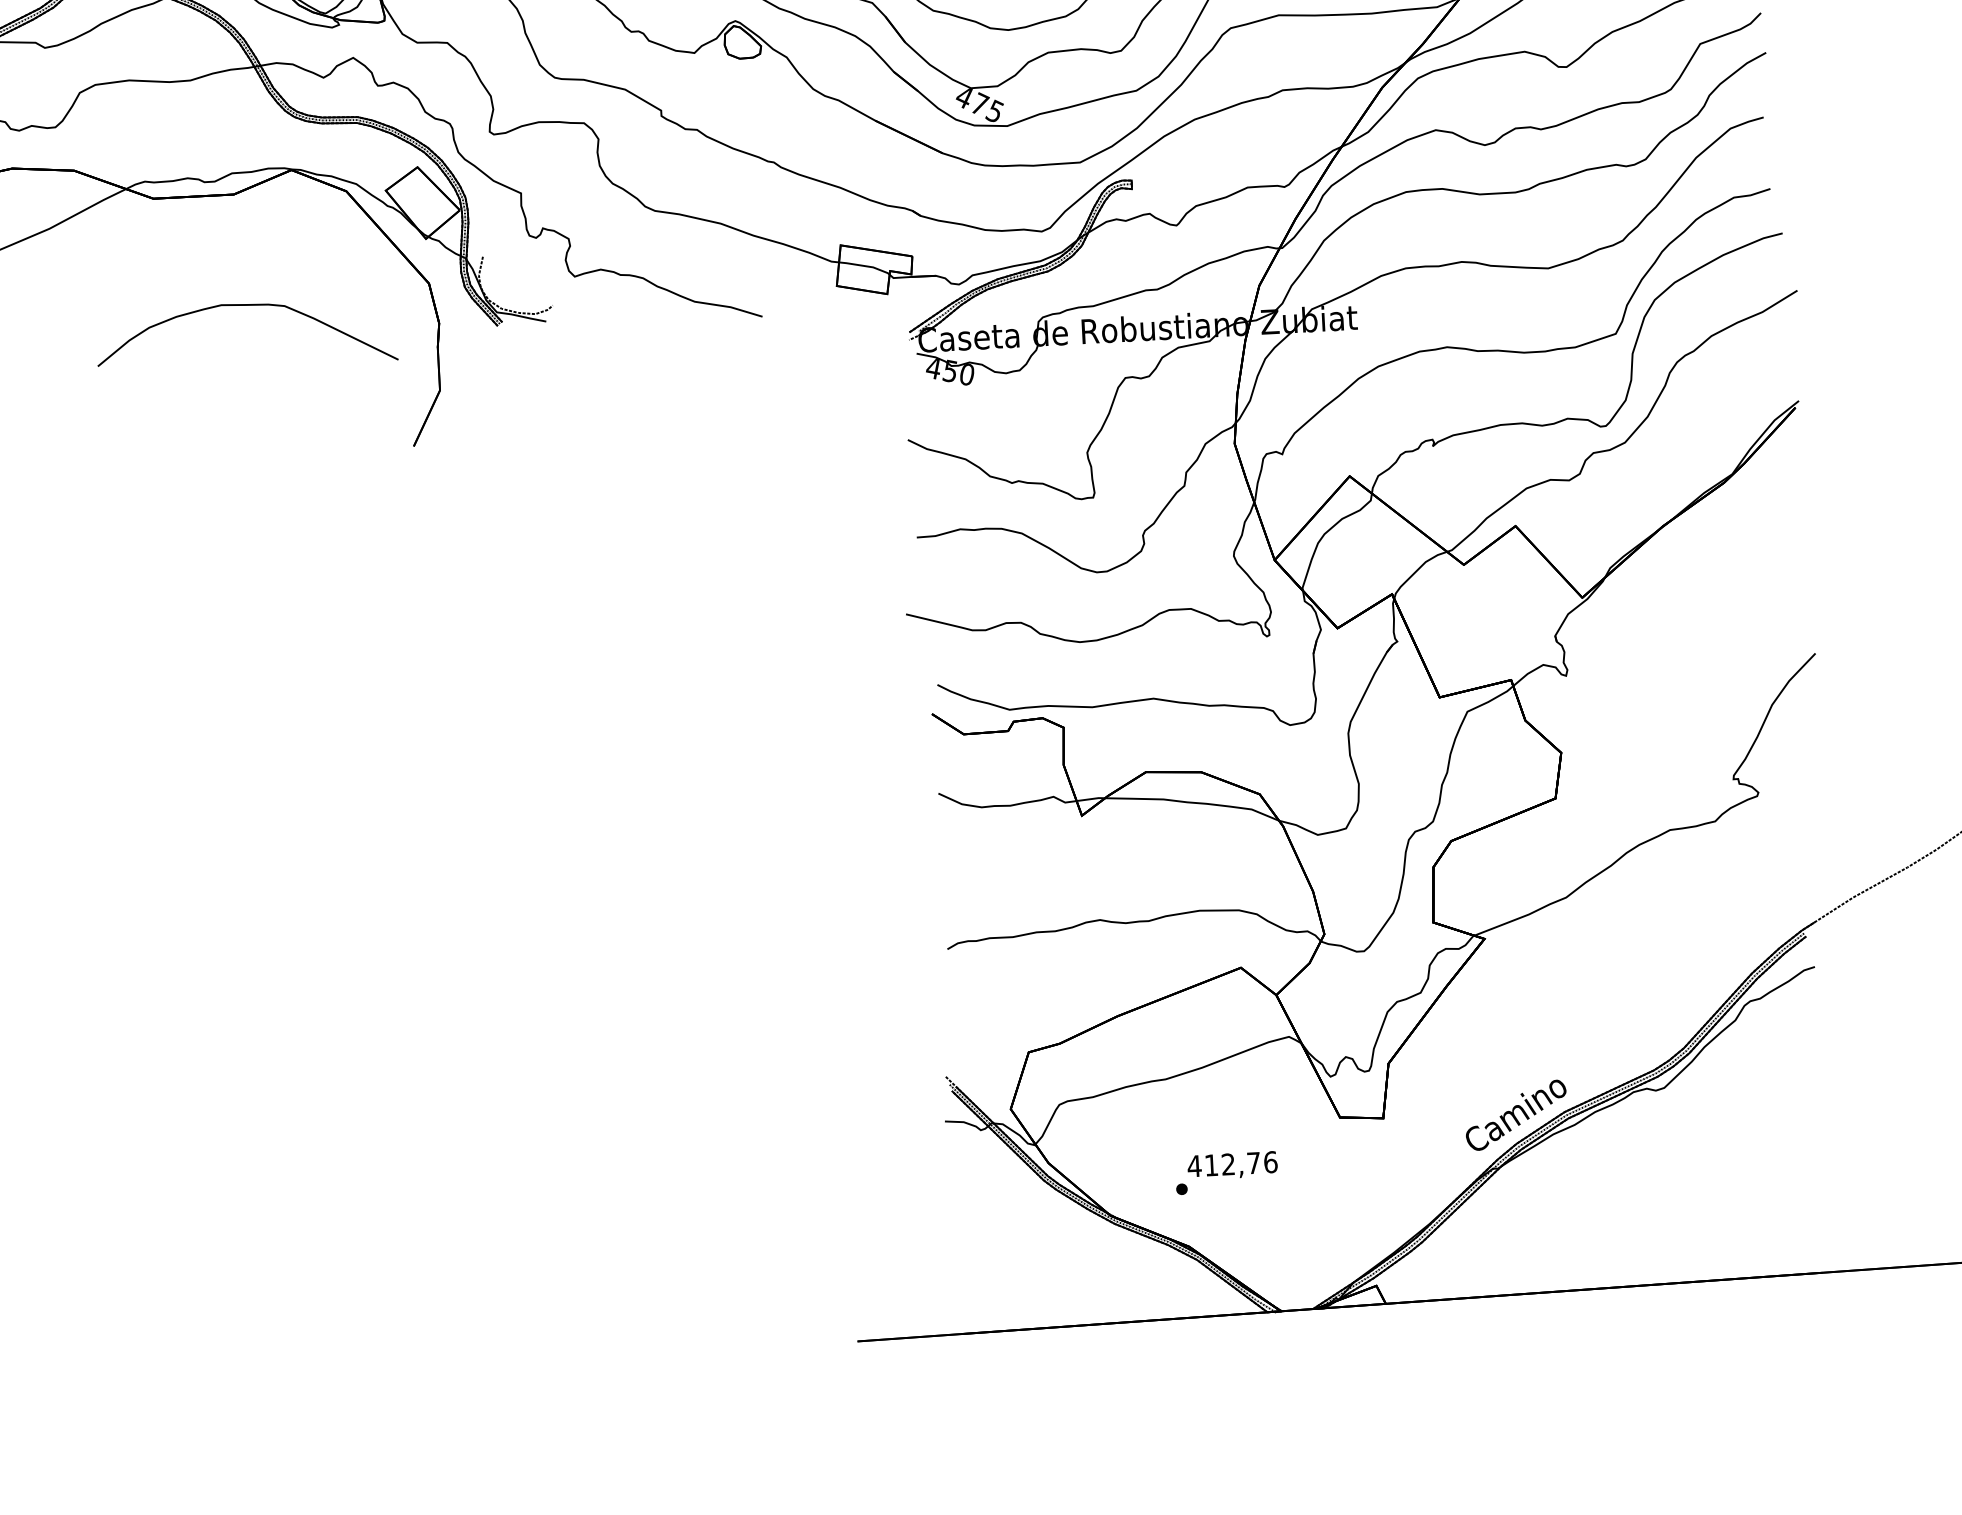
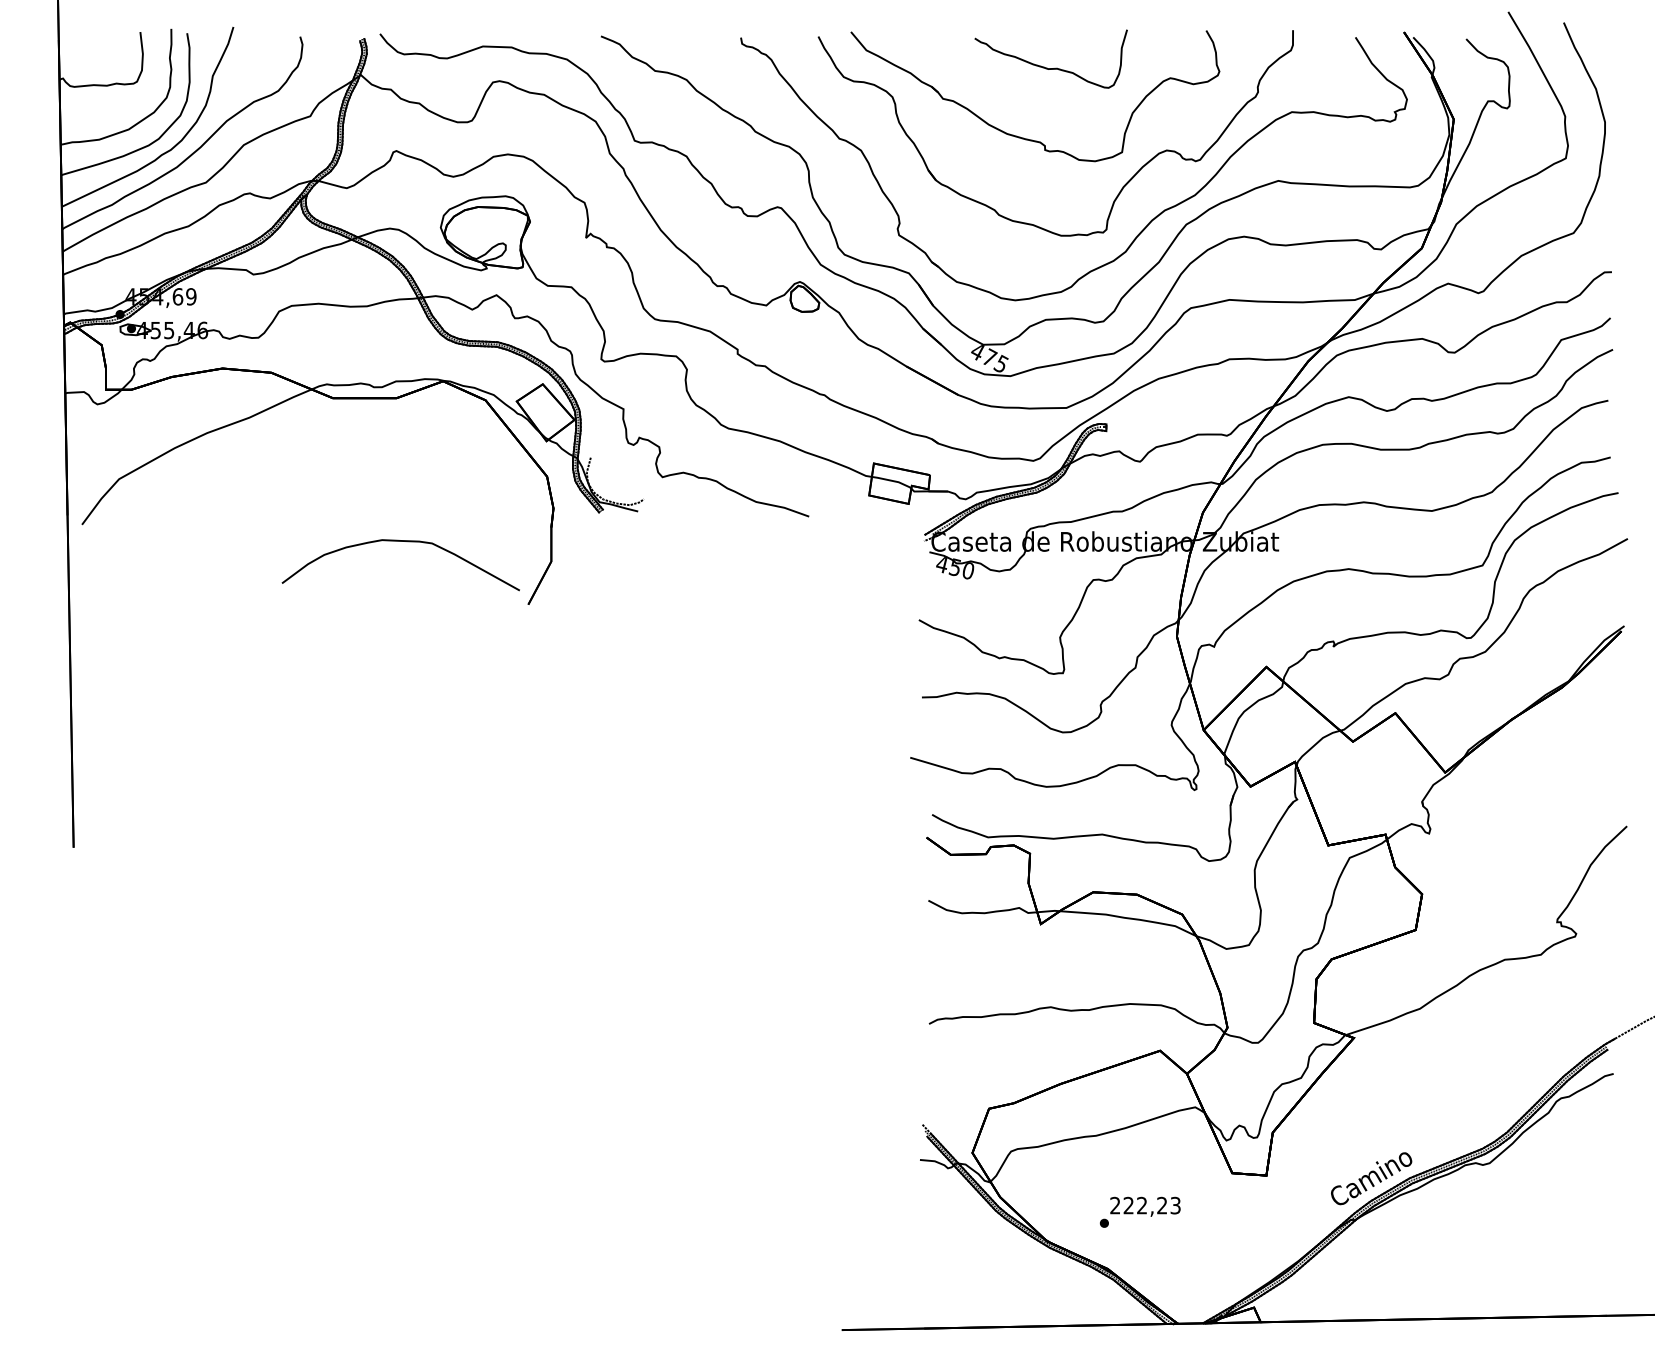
part: (244, 305) -> (400, 541), moved
text: (1232, 1164) -> (1145, 1205), 412,76 -> 222,23

